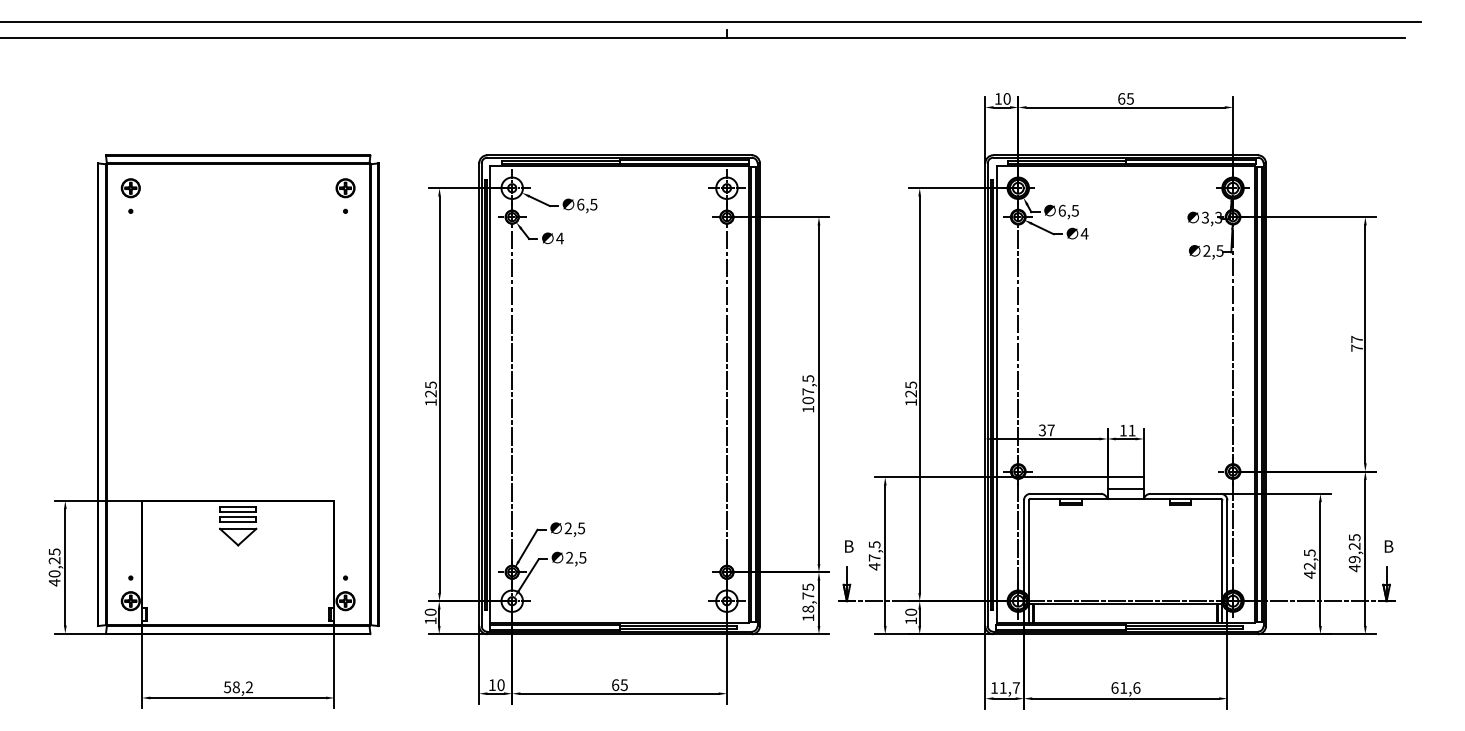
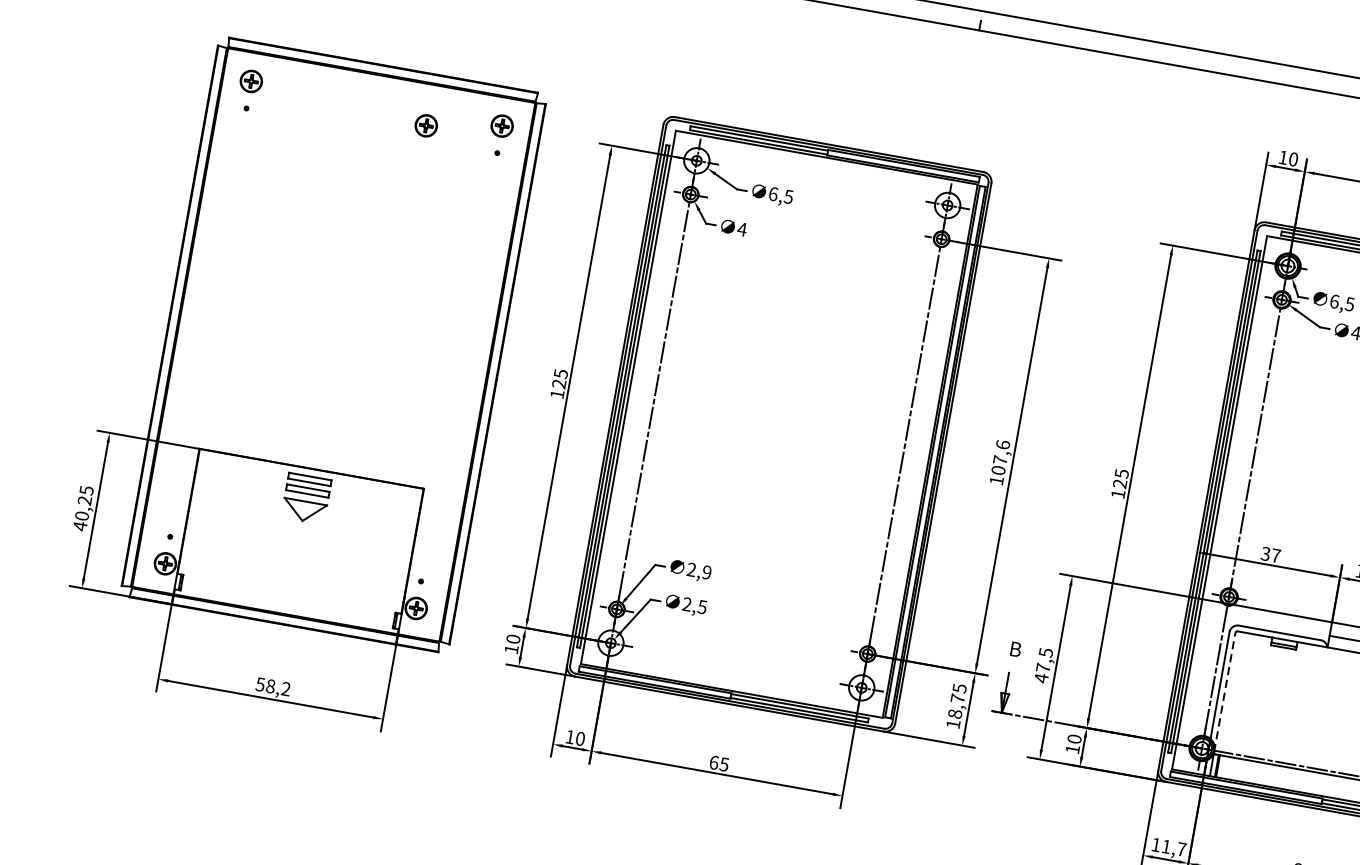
part: (282, 199) -> (426, 126), added
text: (808, 378) -> (1003, 444), 107,5 -> 107,6
text: (581, 528) -> (706, 572), 2,5 -> 2,9
line: (1028, 550) -> (1224, 691), solid -> dashed

